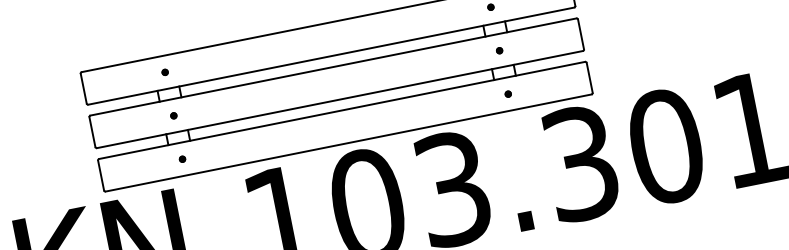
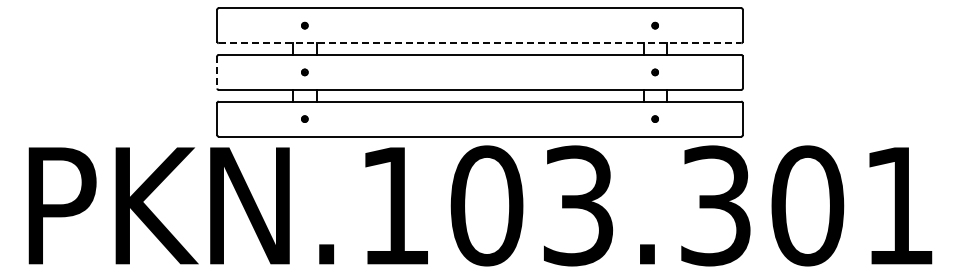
line: (331, 56) -> (480, 43), solid -> dashed
line: (92, 132) -> (217, 72), solid -> dashed

